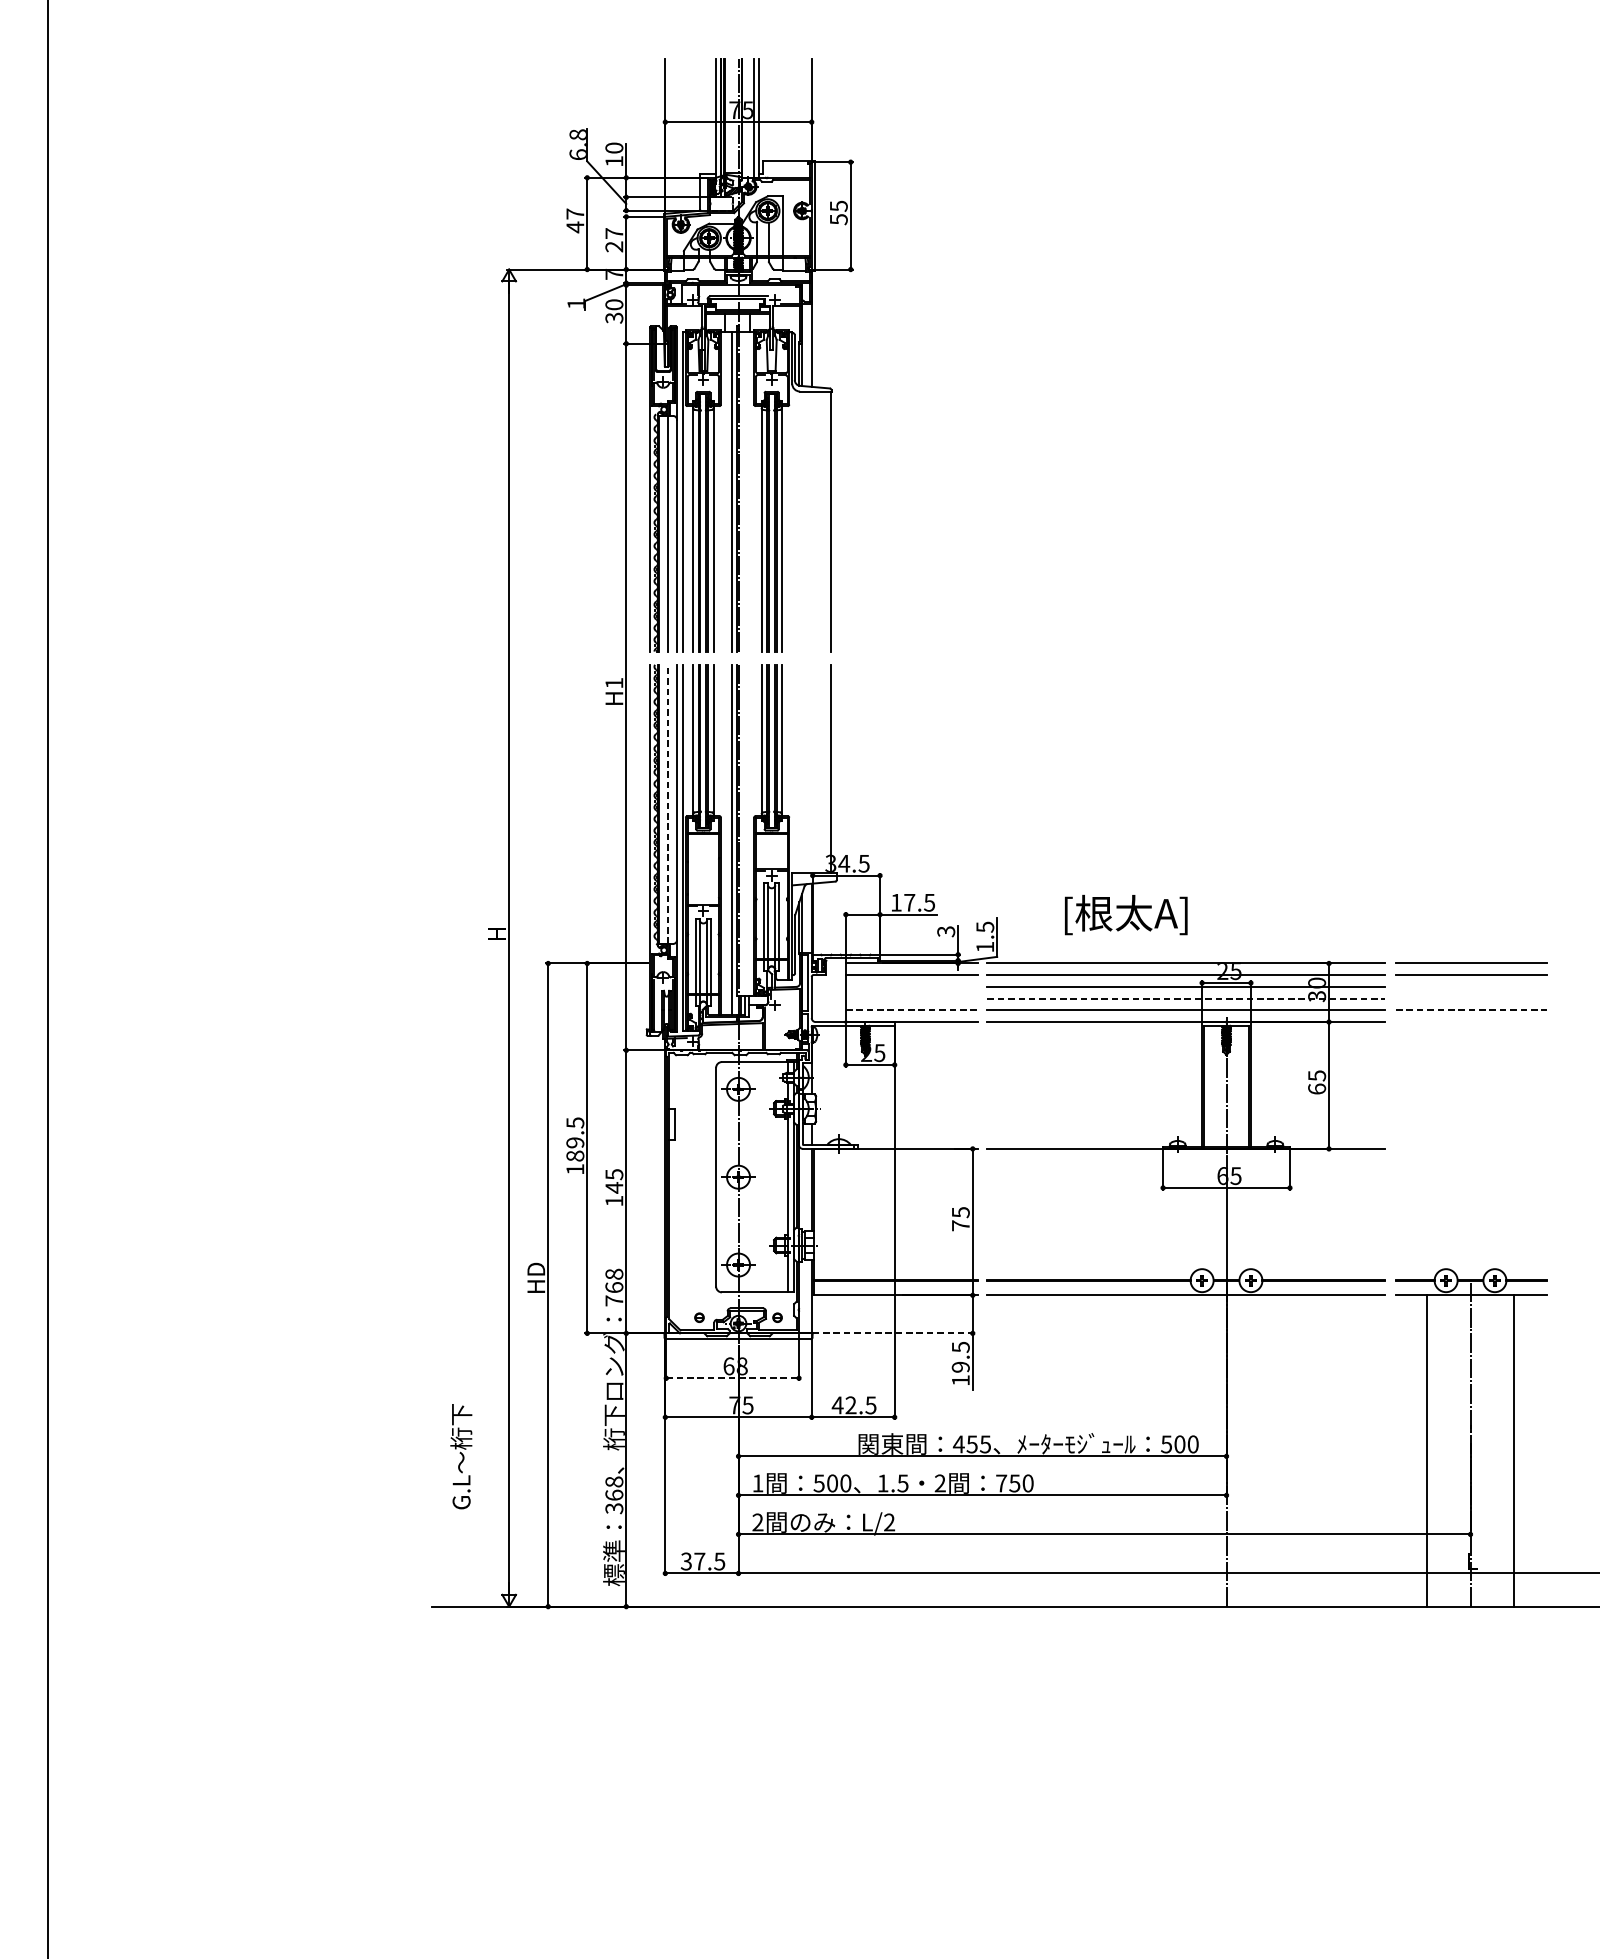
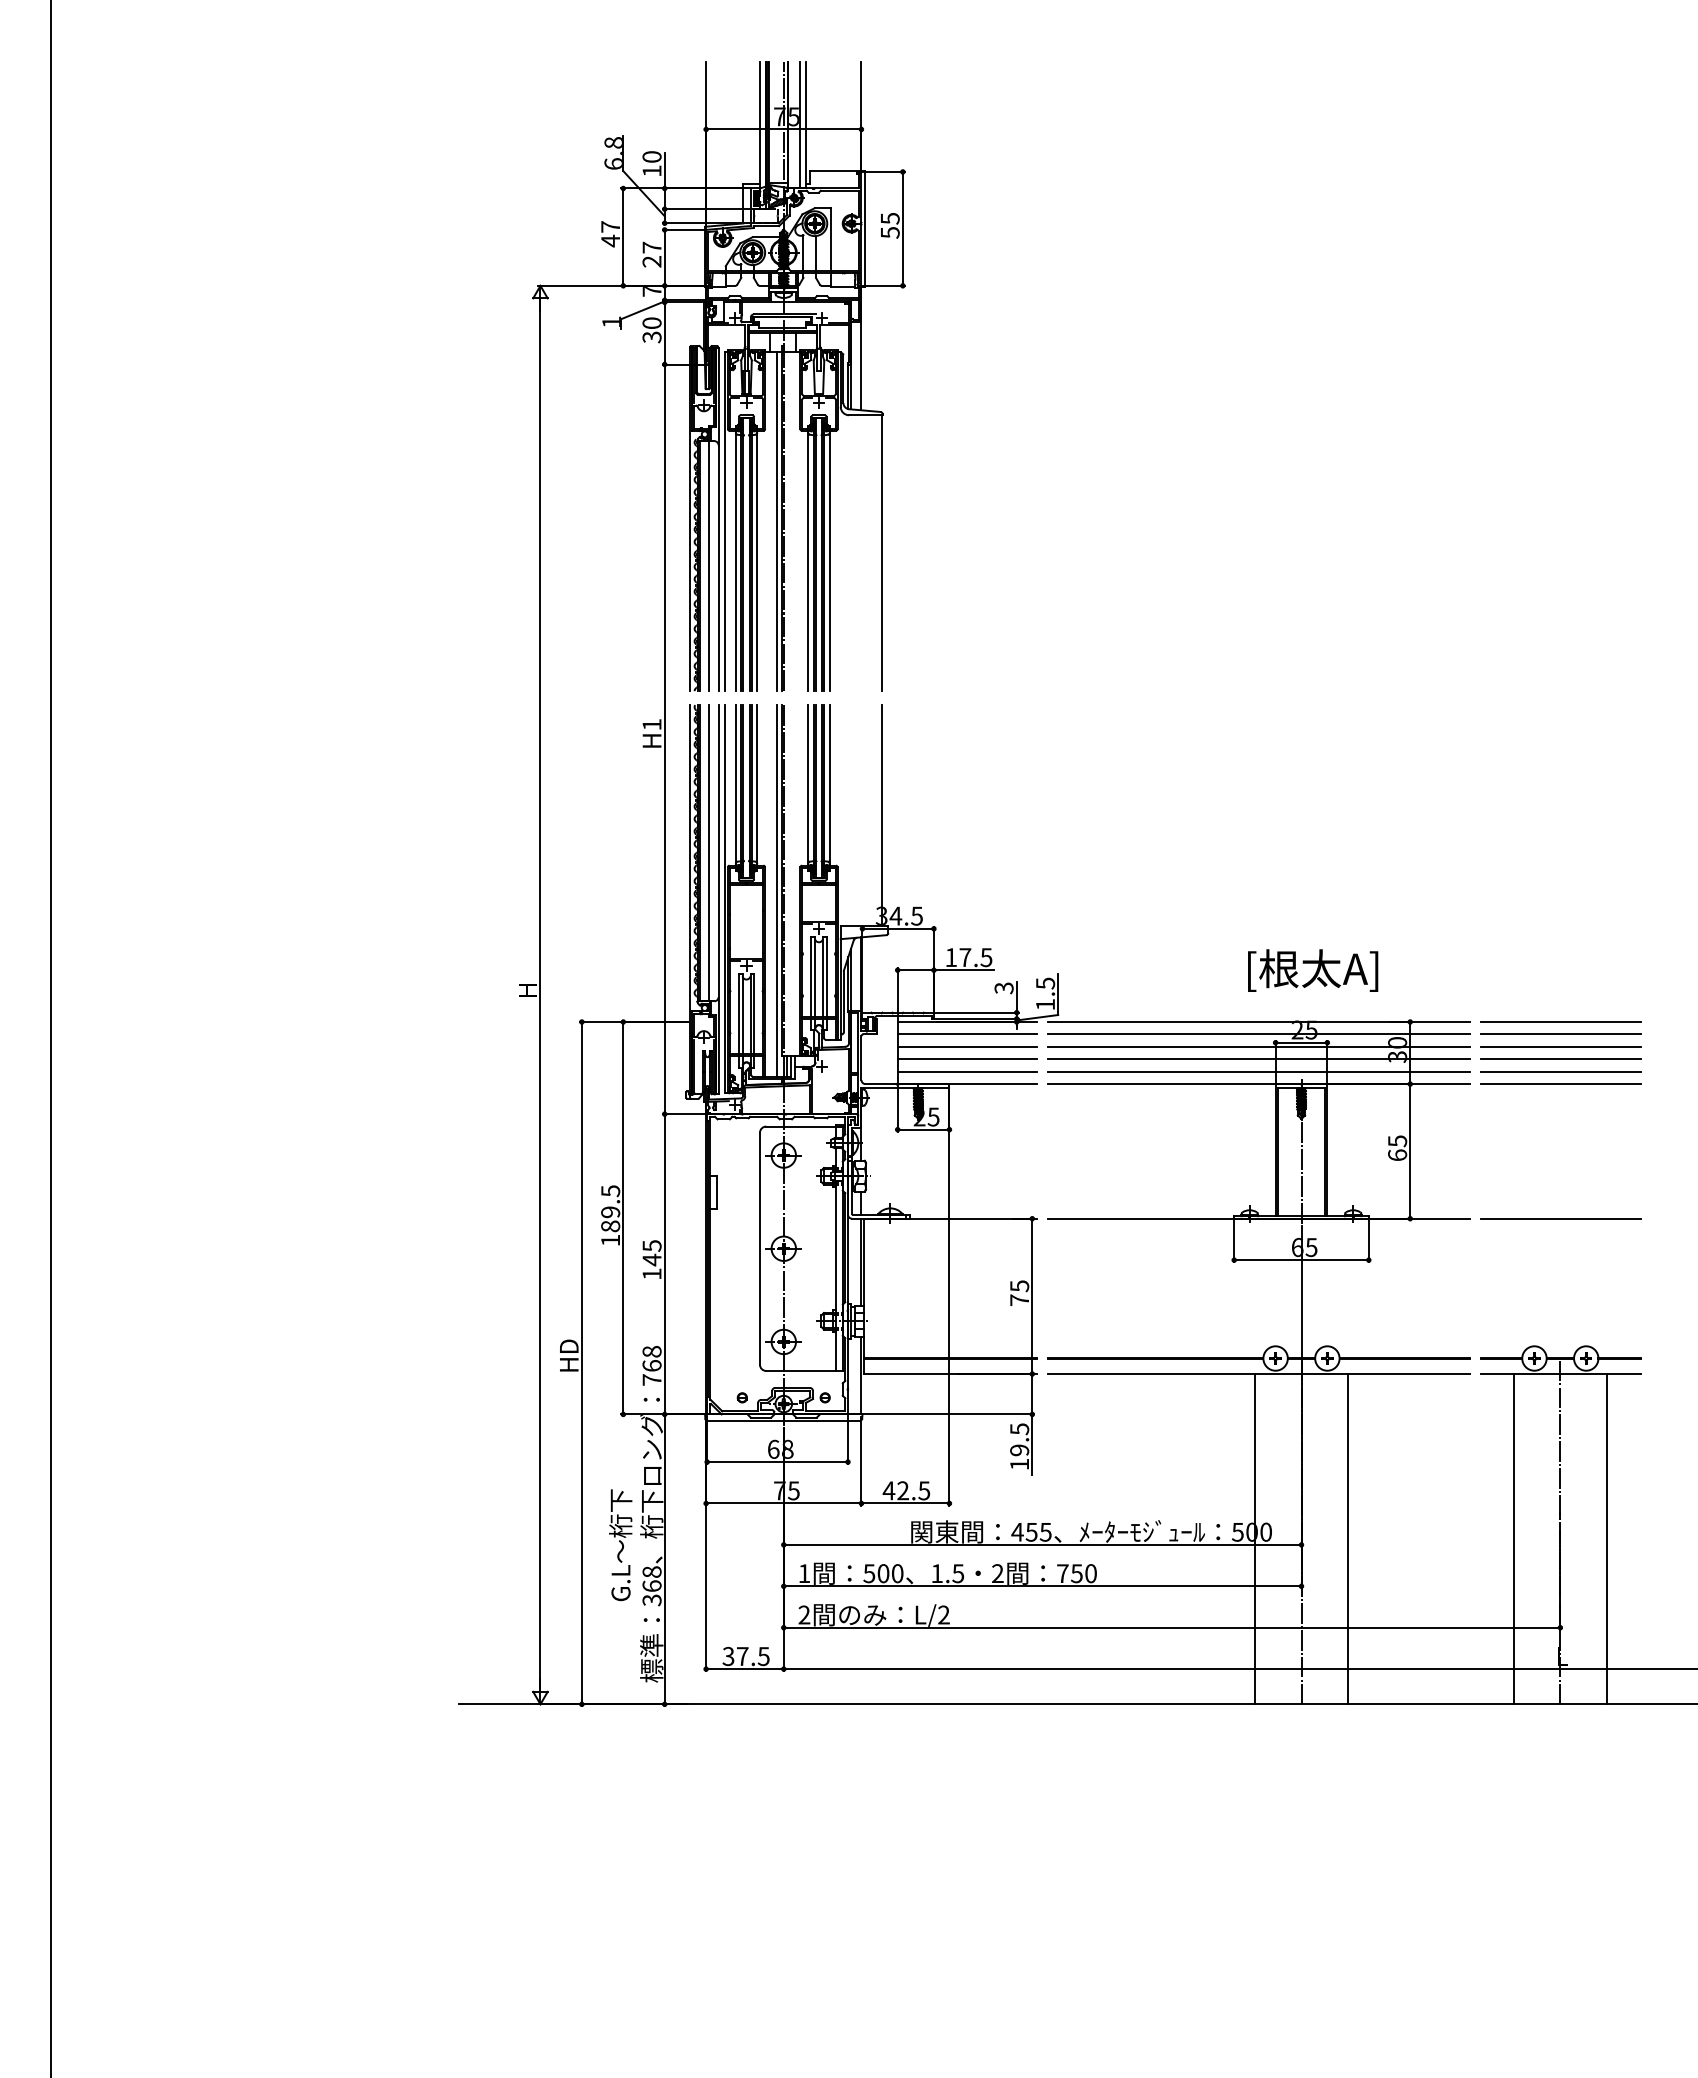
line: (667, 803) -> (708, 852), dashed -> solid
text: (1126, 914) -> (1313, 970), moved
line: (911, 986) -> (967, 1046), added
line: (1471, 986) -> (1561, 1046), added
line: (1470, 997) -> (1560, 1058), added
line: (911, 998) -> (967, 1059), added
line: (1185, 998) -> (1258, 1059), dashed -> solid
line: (911, 1010) -> (967, 1071), dashed -> solid
line: (1471, 1010) -> (1561, 1071), dashed -> solid
line: (1471, 1022) -> (1561, 1084), added
line: (1470, 1148) -> (1560, 1218), added
line: (893, 1333) -> (948, 1414), dashed -> solid
line: (733, 1378) -> (778, 1462), dashed -> solid
line: (1182, 1451) -> (1254, 1539), added
line: (1270, 1451) -> (1348, 1539), added
text: (461, 1456) -> (620, 1545), moved

